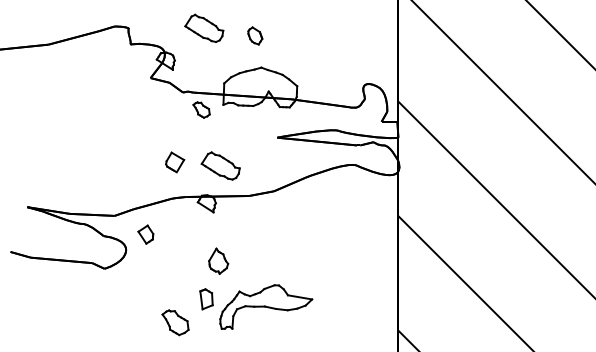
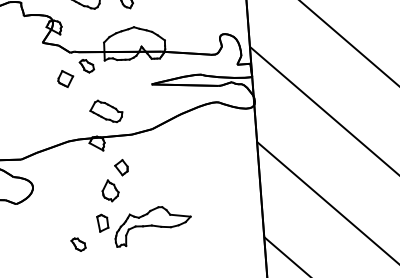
part: (175, 162) -> (66, 79), moved
part: (145, 234) -> (121, 167), moved
part: (175, 322) -> (78, 244), size x0.62

